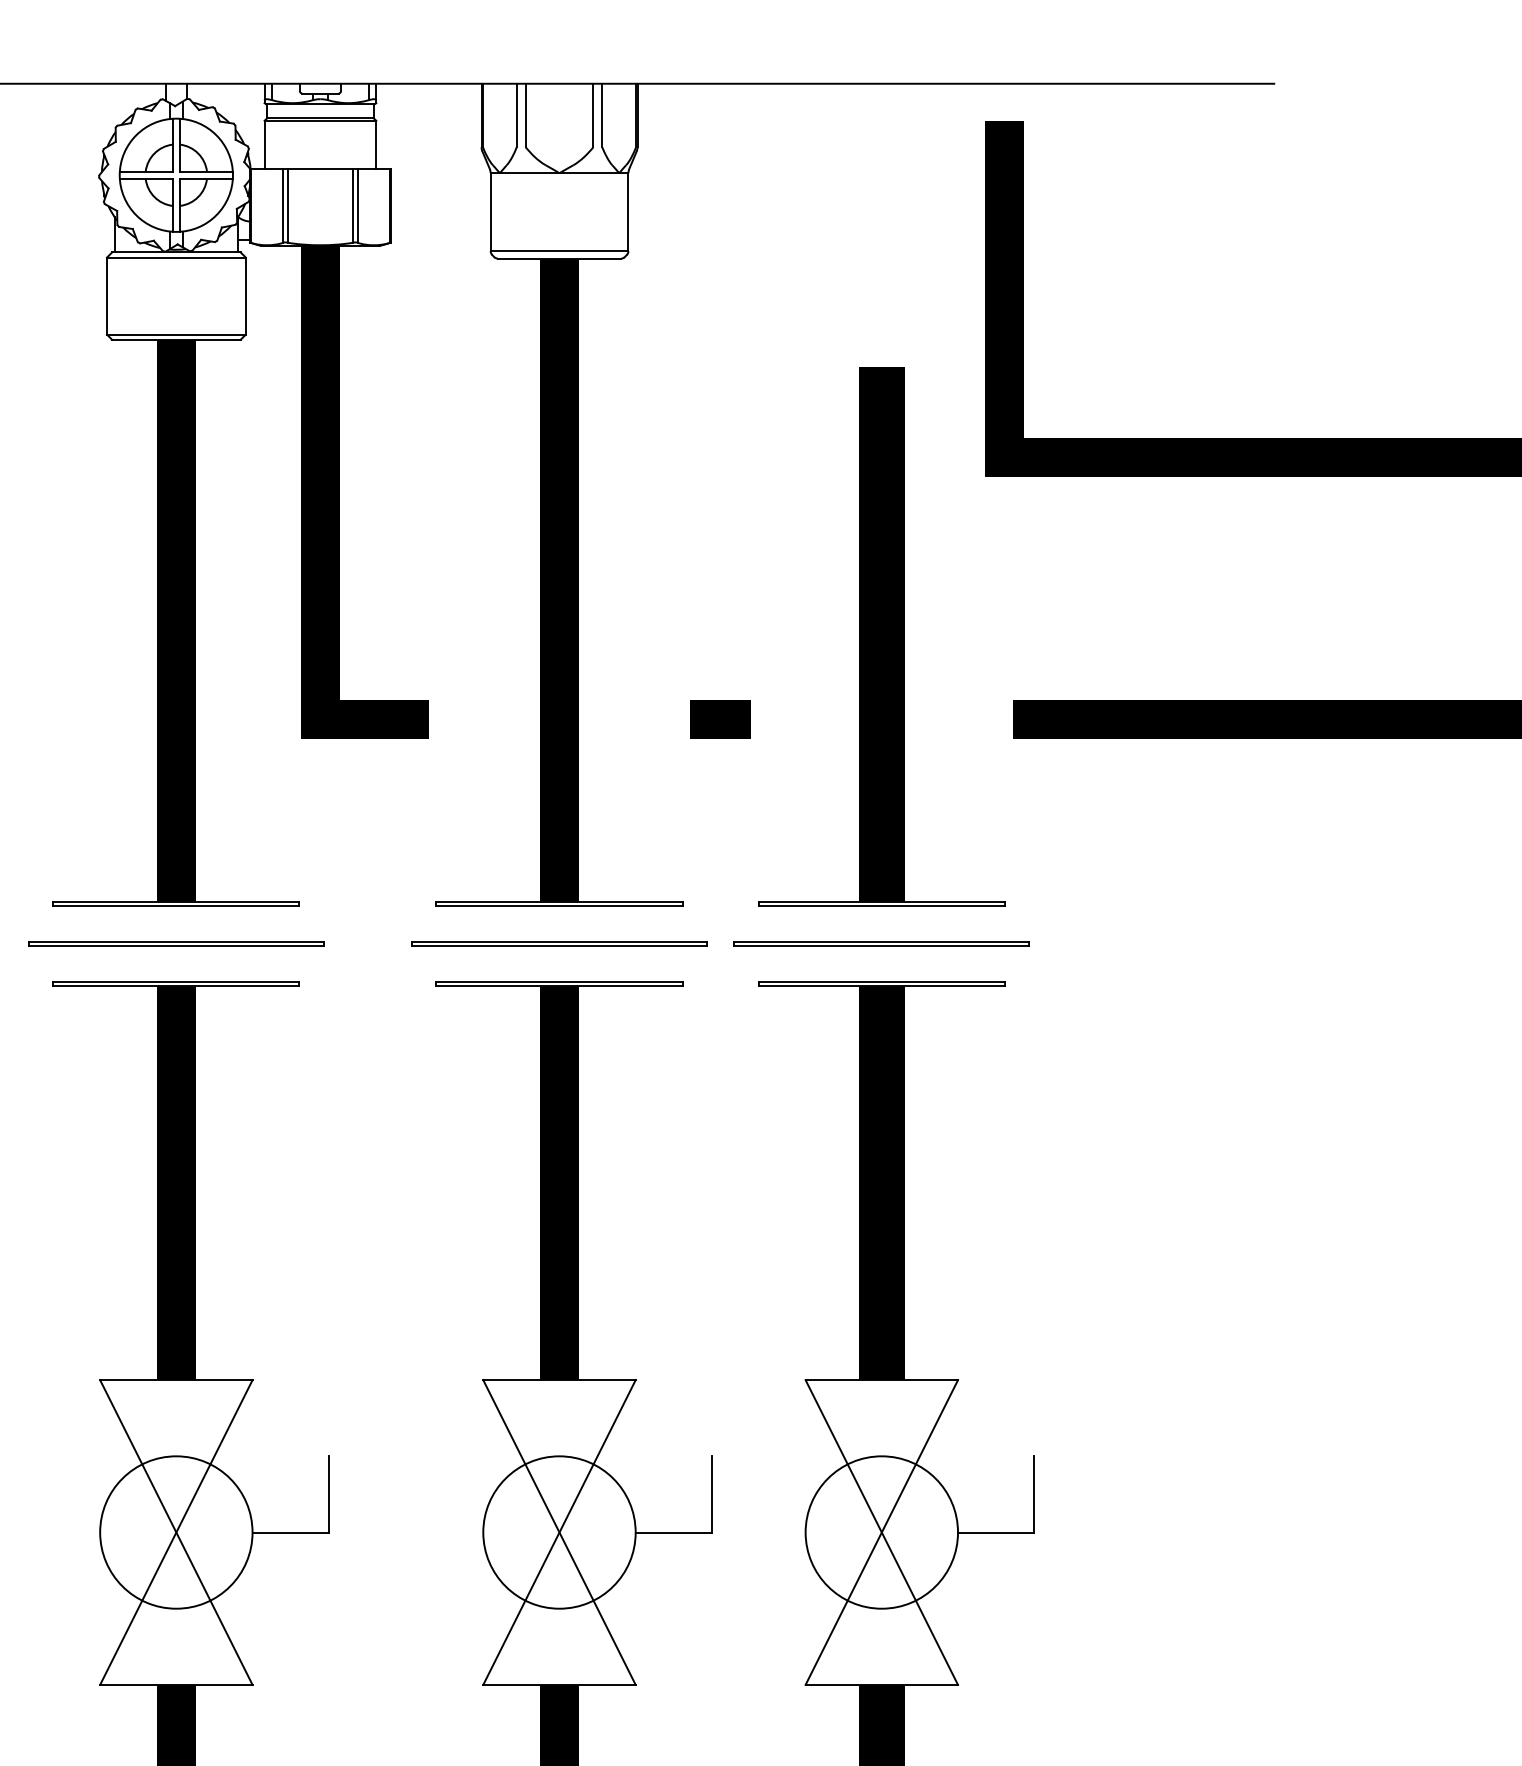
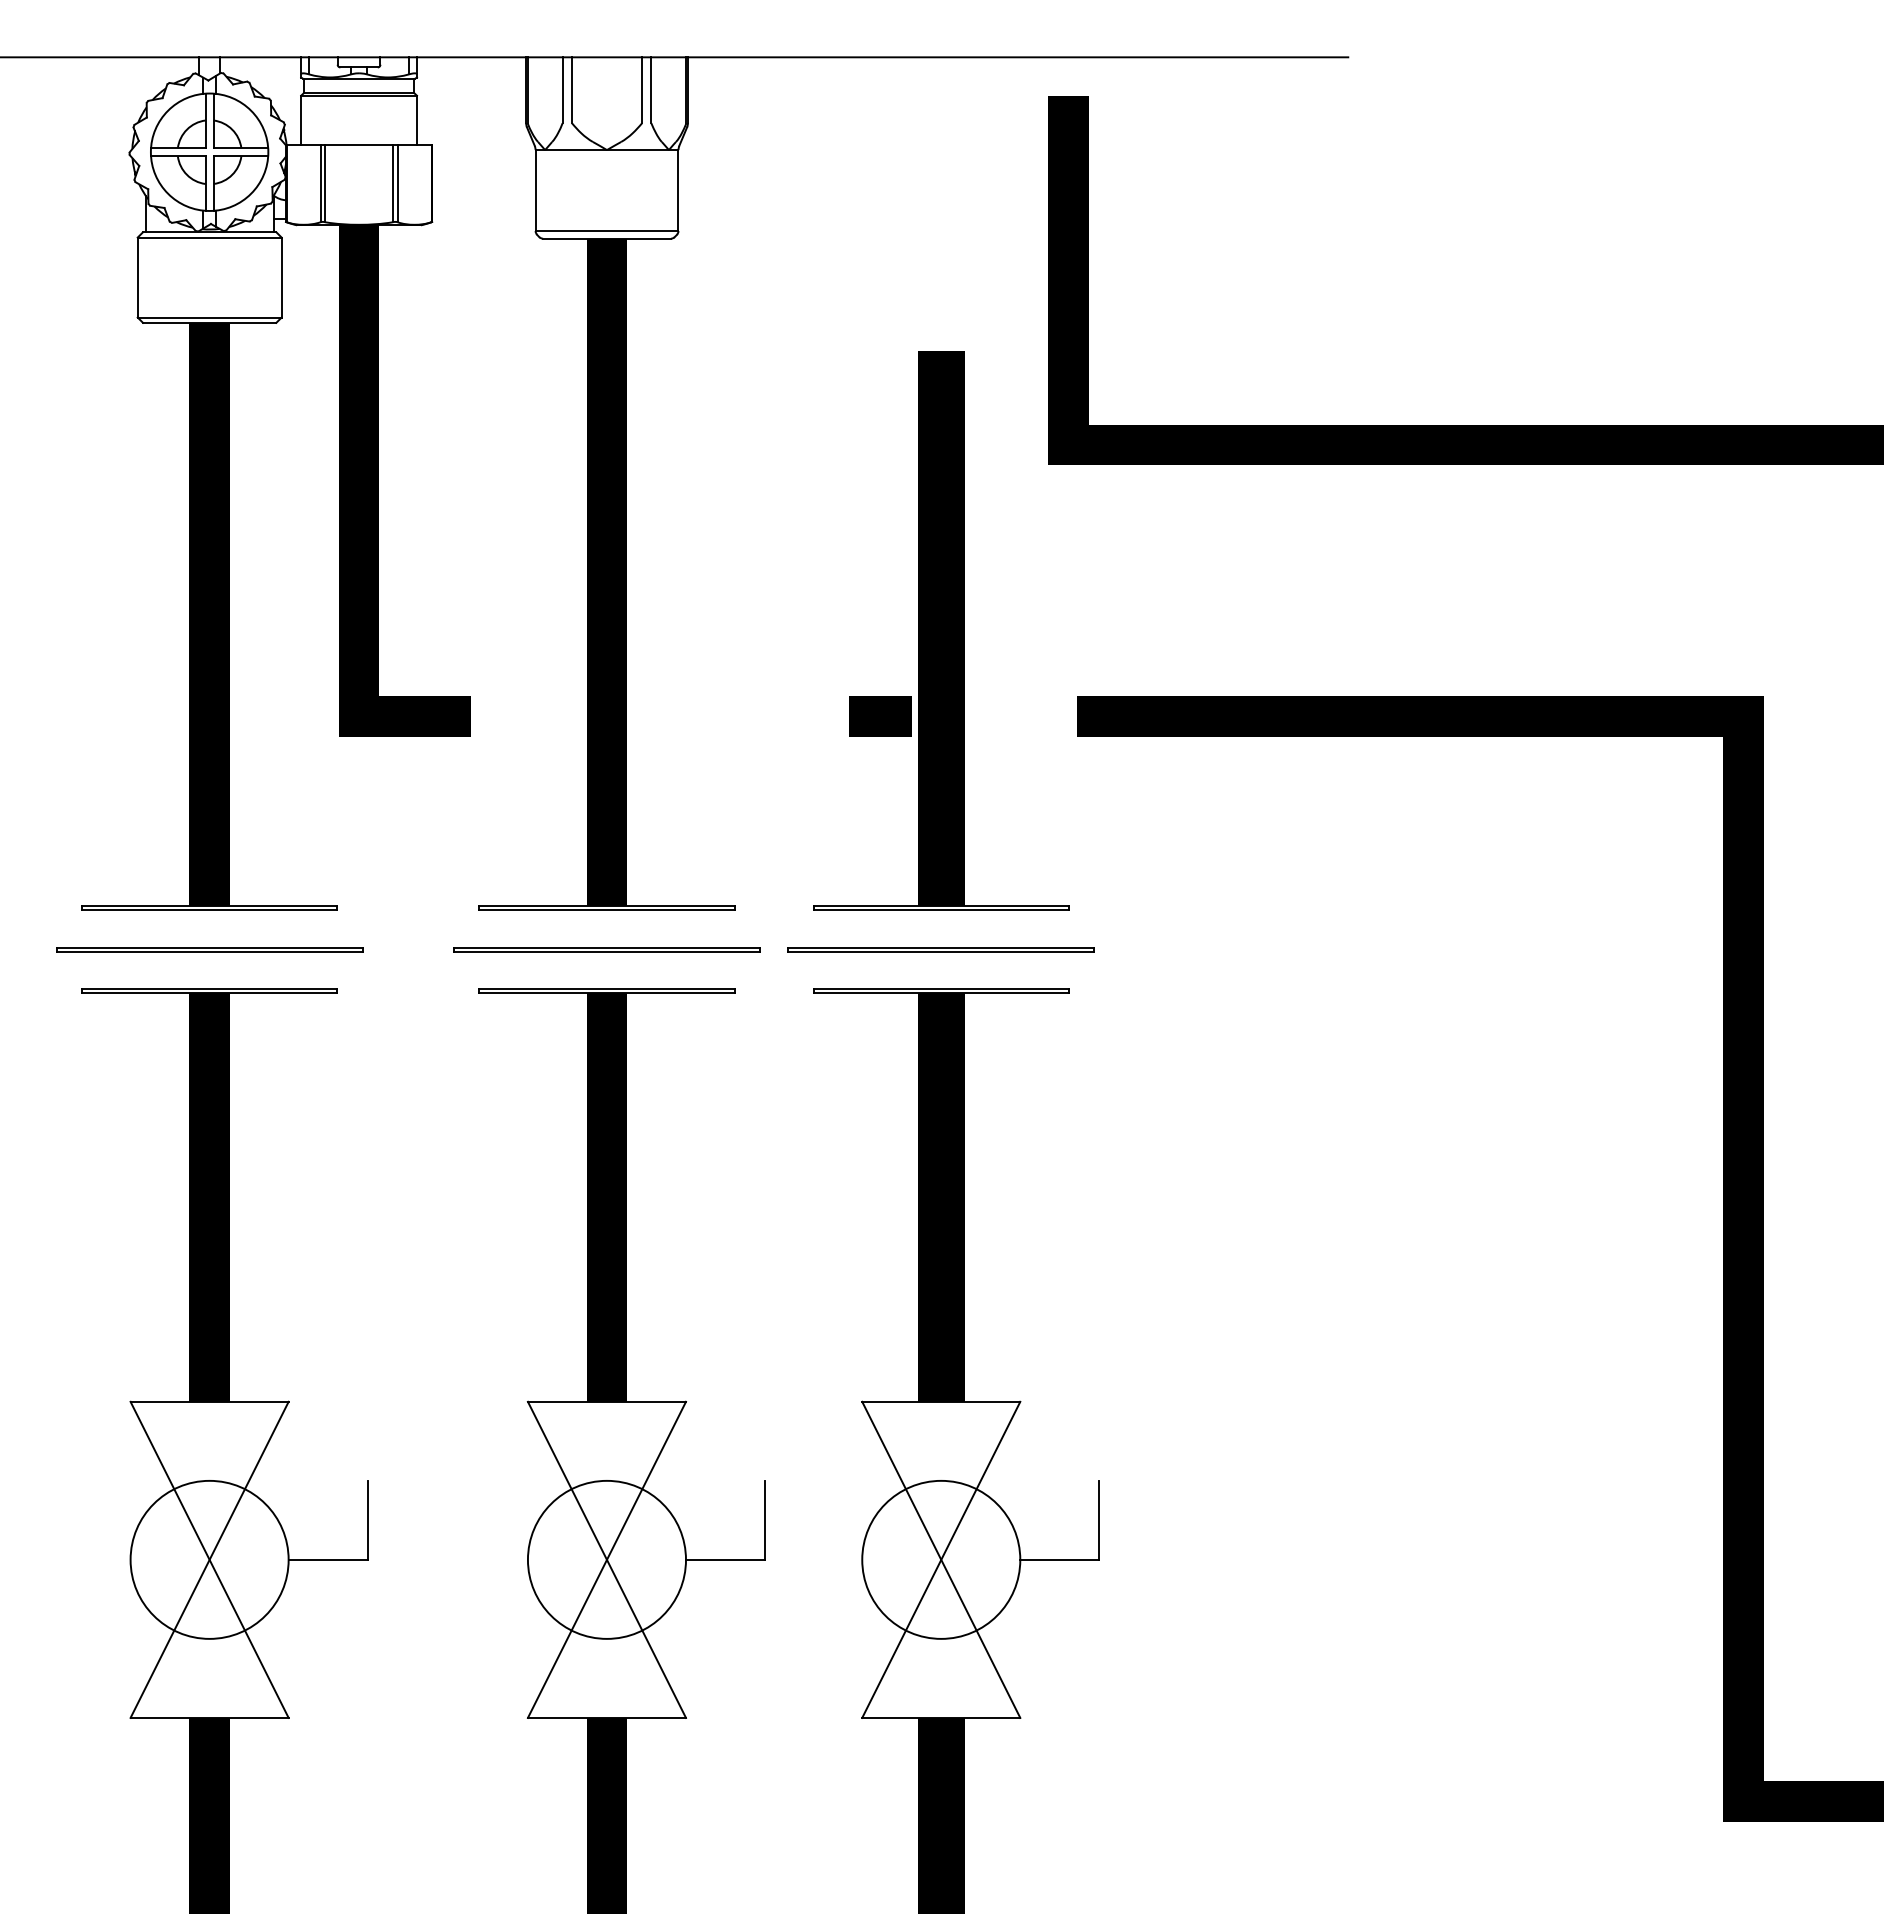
line: (721, 719) -> (880, 716), moved

